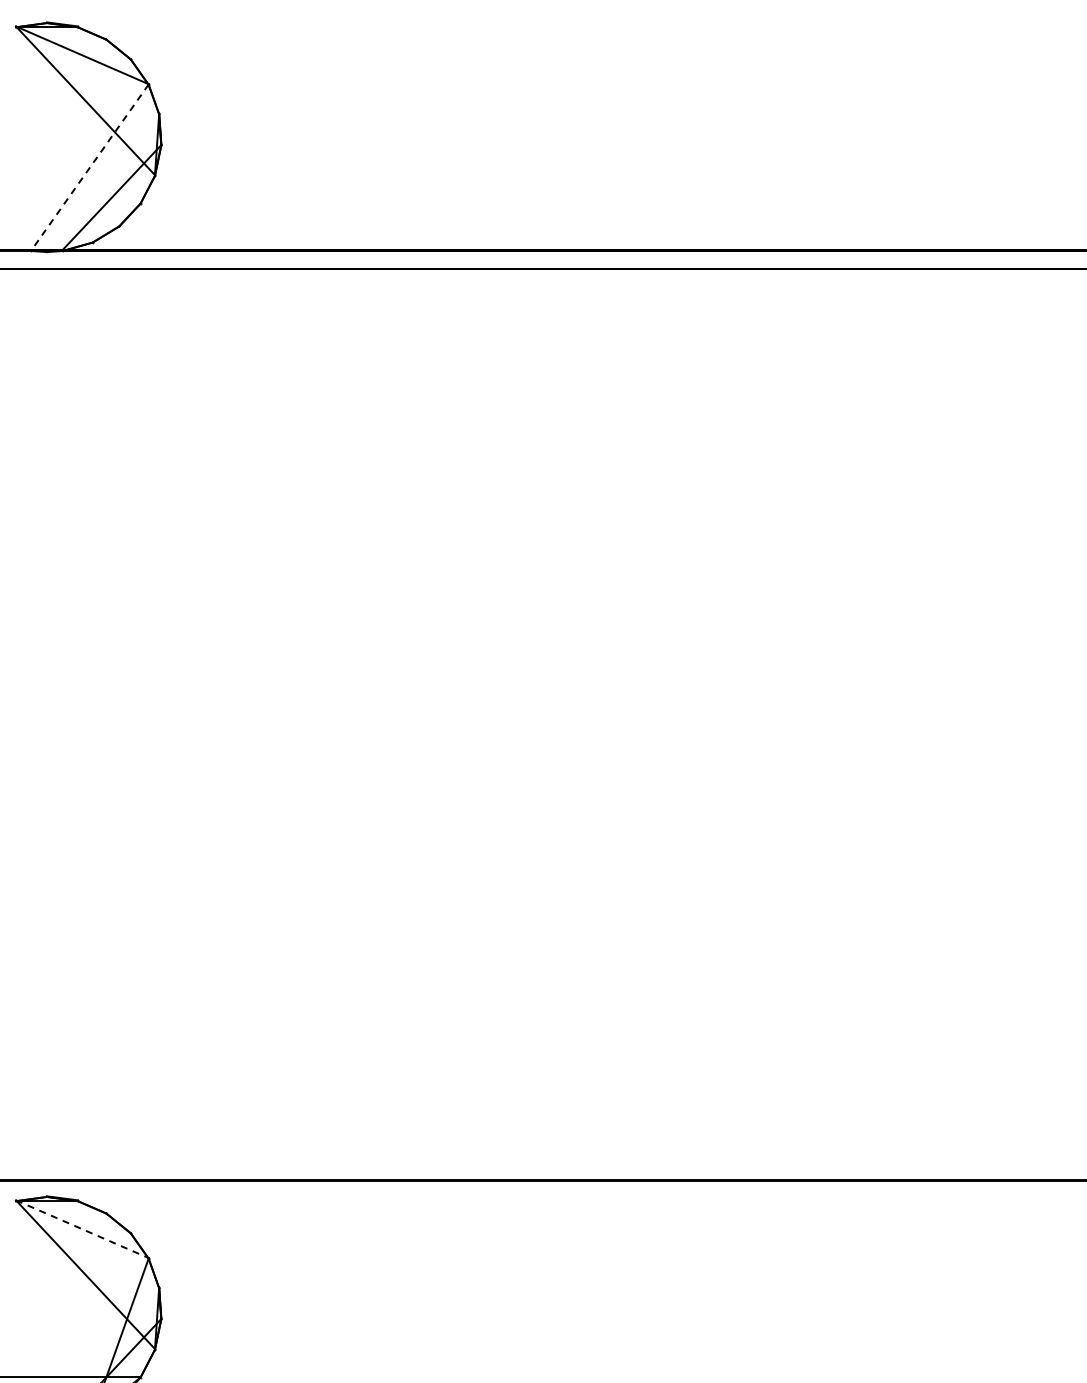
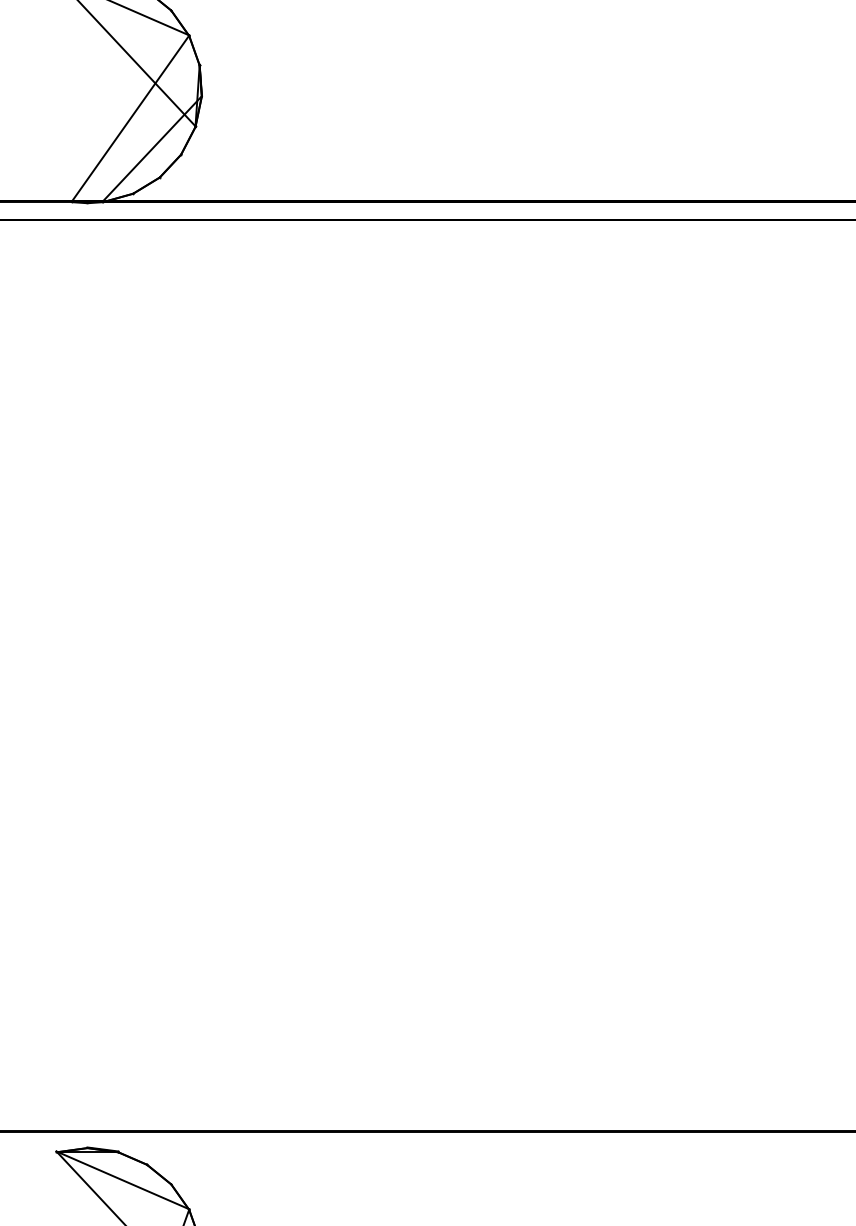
line: (90, 167) -> (131, 118), dashed -> solid
line: (82, 1229) -> (123, 1180), dashed -> solid

